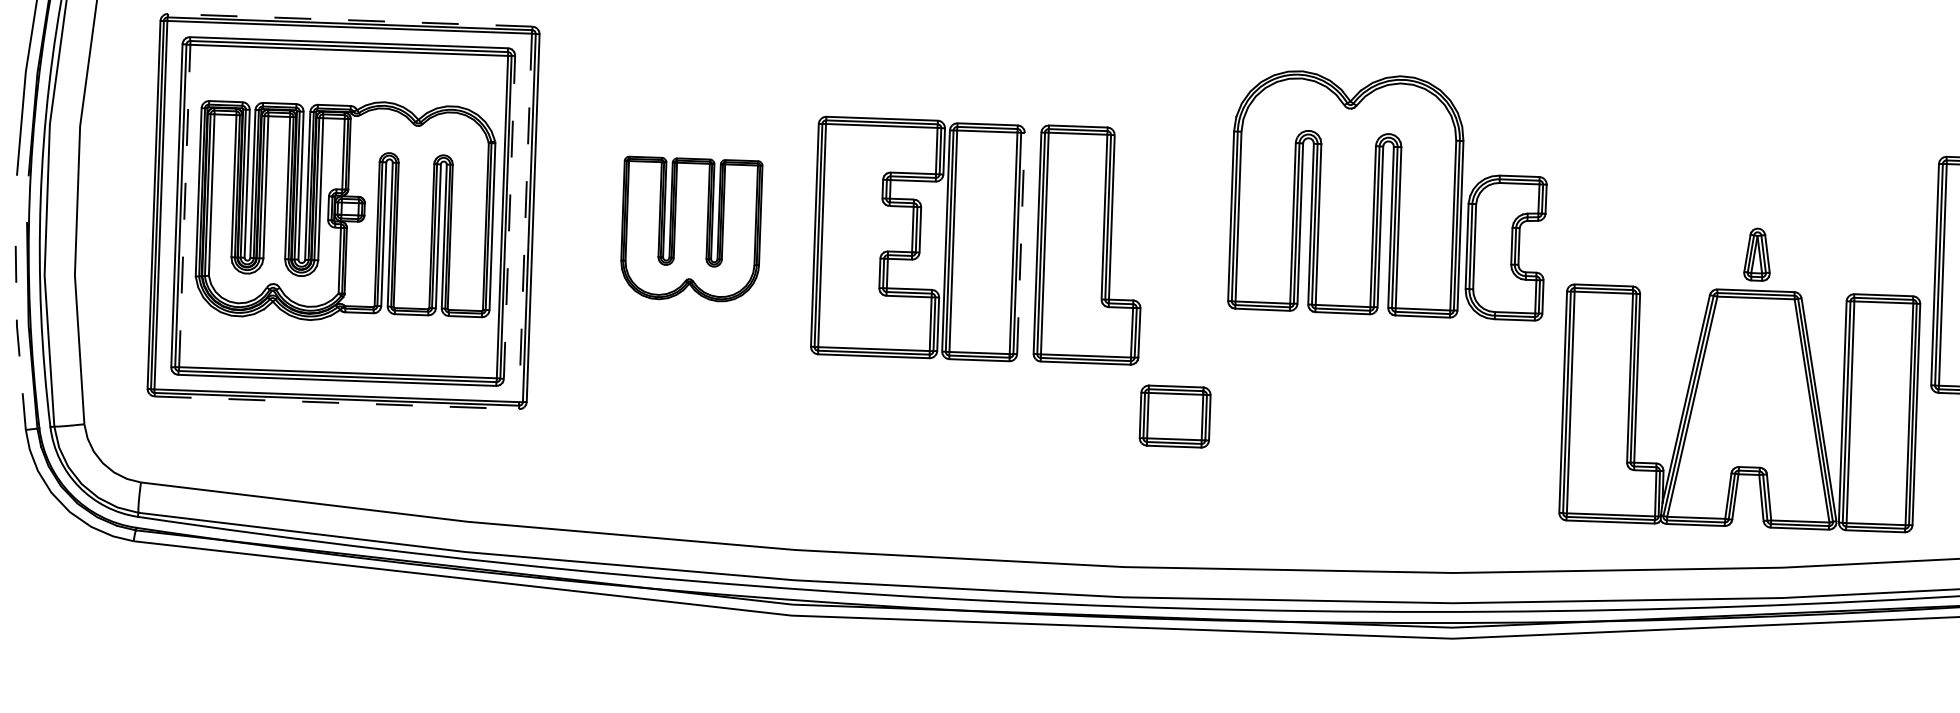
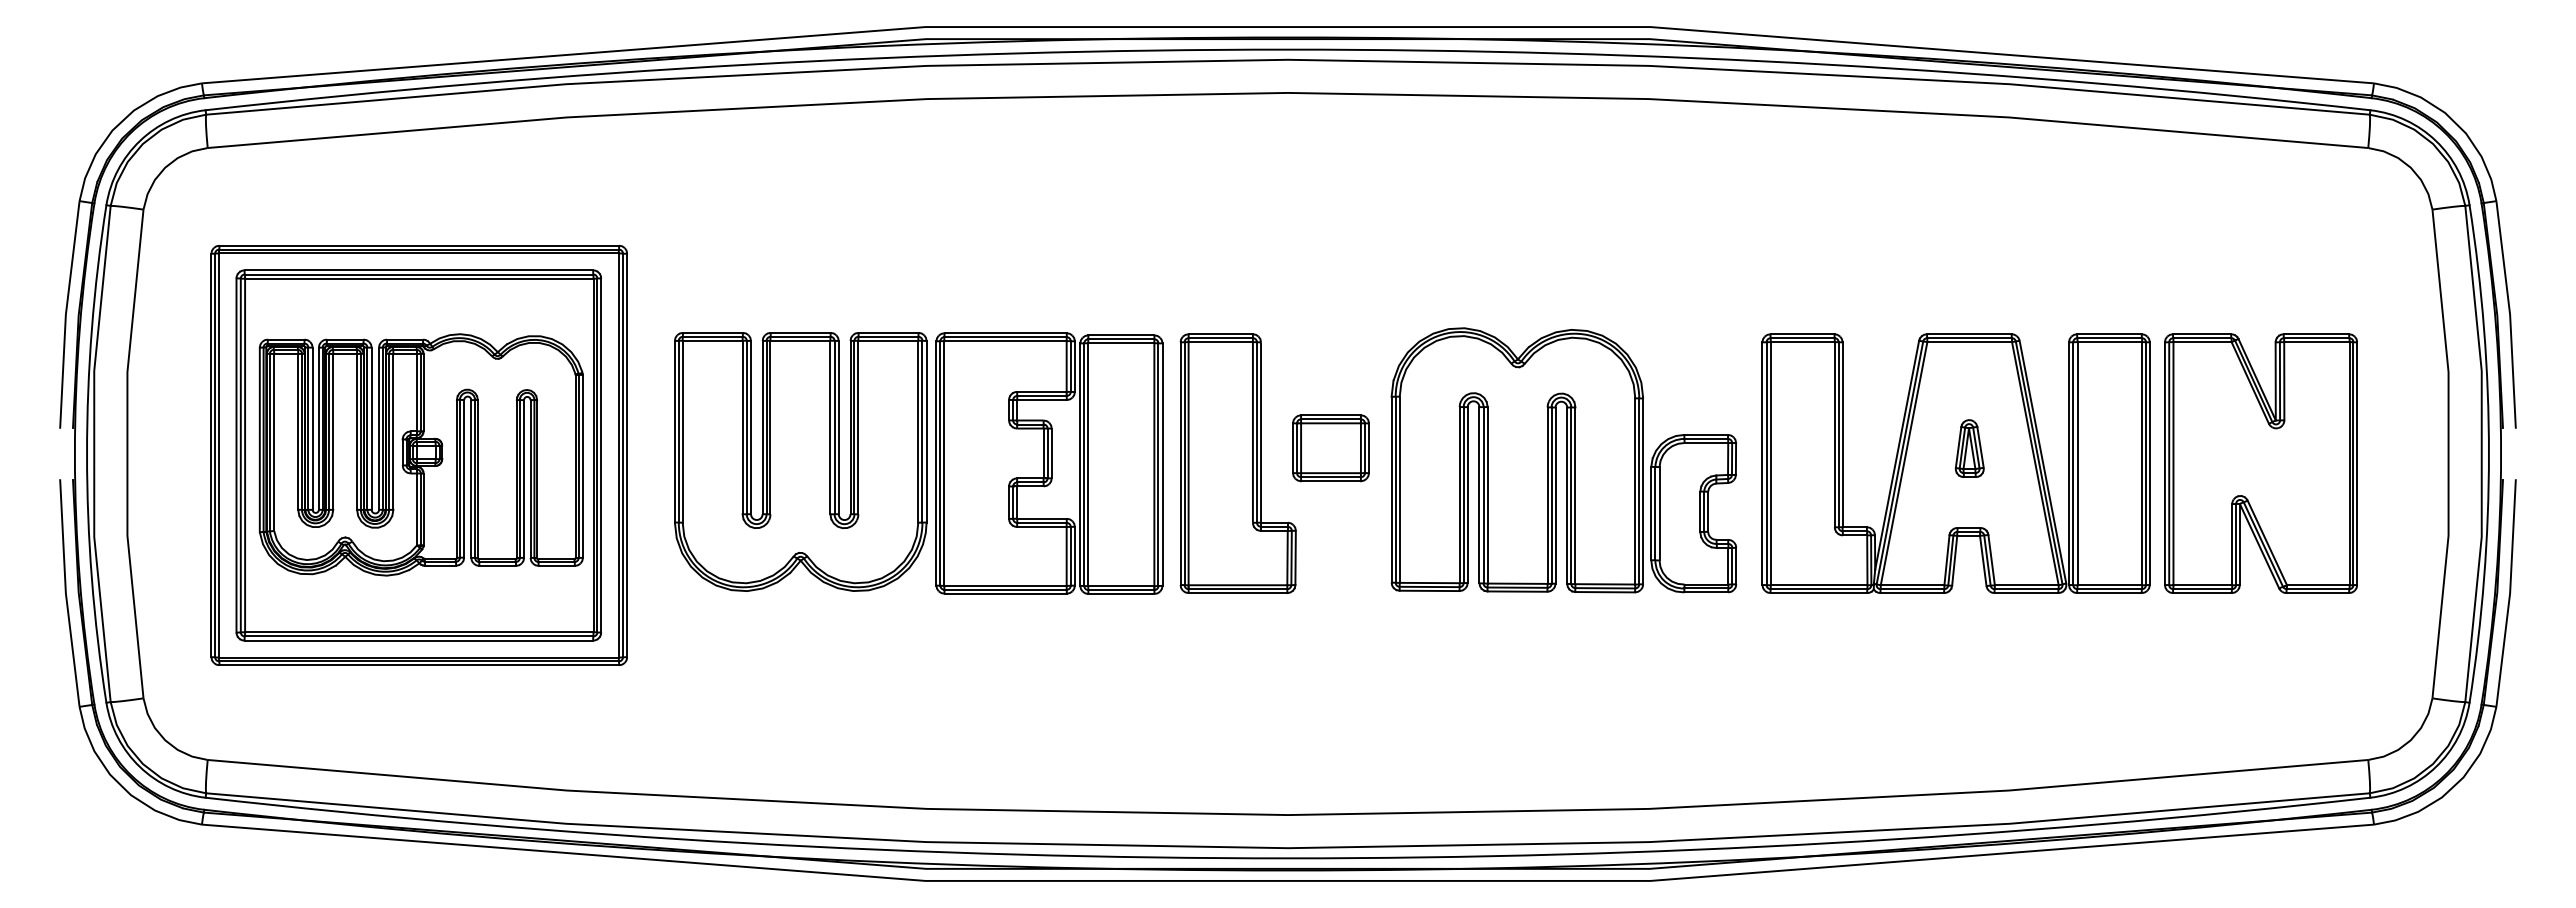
line: (350, 20) -> (419, 245), dashed -> solid
part: (1388, 195) -> (1563, 460), moved
line: (185, 206) -> (245, 455), dashed -> solid
line: (509, 216) -> (601, 454), dashed -> solid
line: (525, 217) -> (618, 455), dashed -> solid
part: (691, 229) -> (800, 461), size x1.67
line: (1021, 243) -> (1162, 464), dashed -> solid
line: (16, 326) -> (65, 593), dashed -> solid
line: (337, 403) -> (419, 665), dashed -> solid
part: (1739, 408) -> (1955, 463), moved
part: (1174, 416) -> (1330, 448), moved

